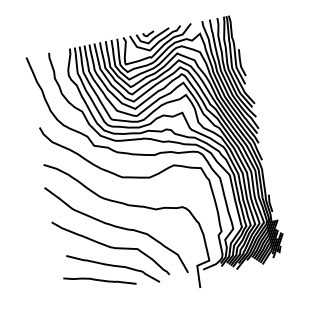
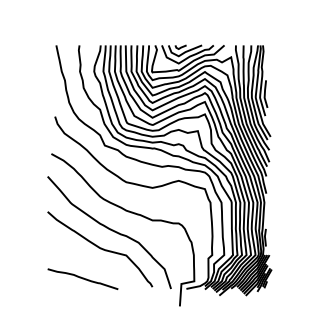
curve: (112, 266) -> (98, 267), removed

